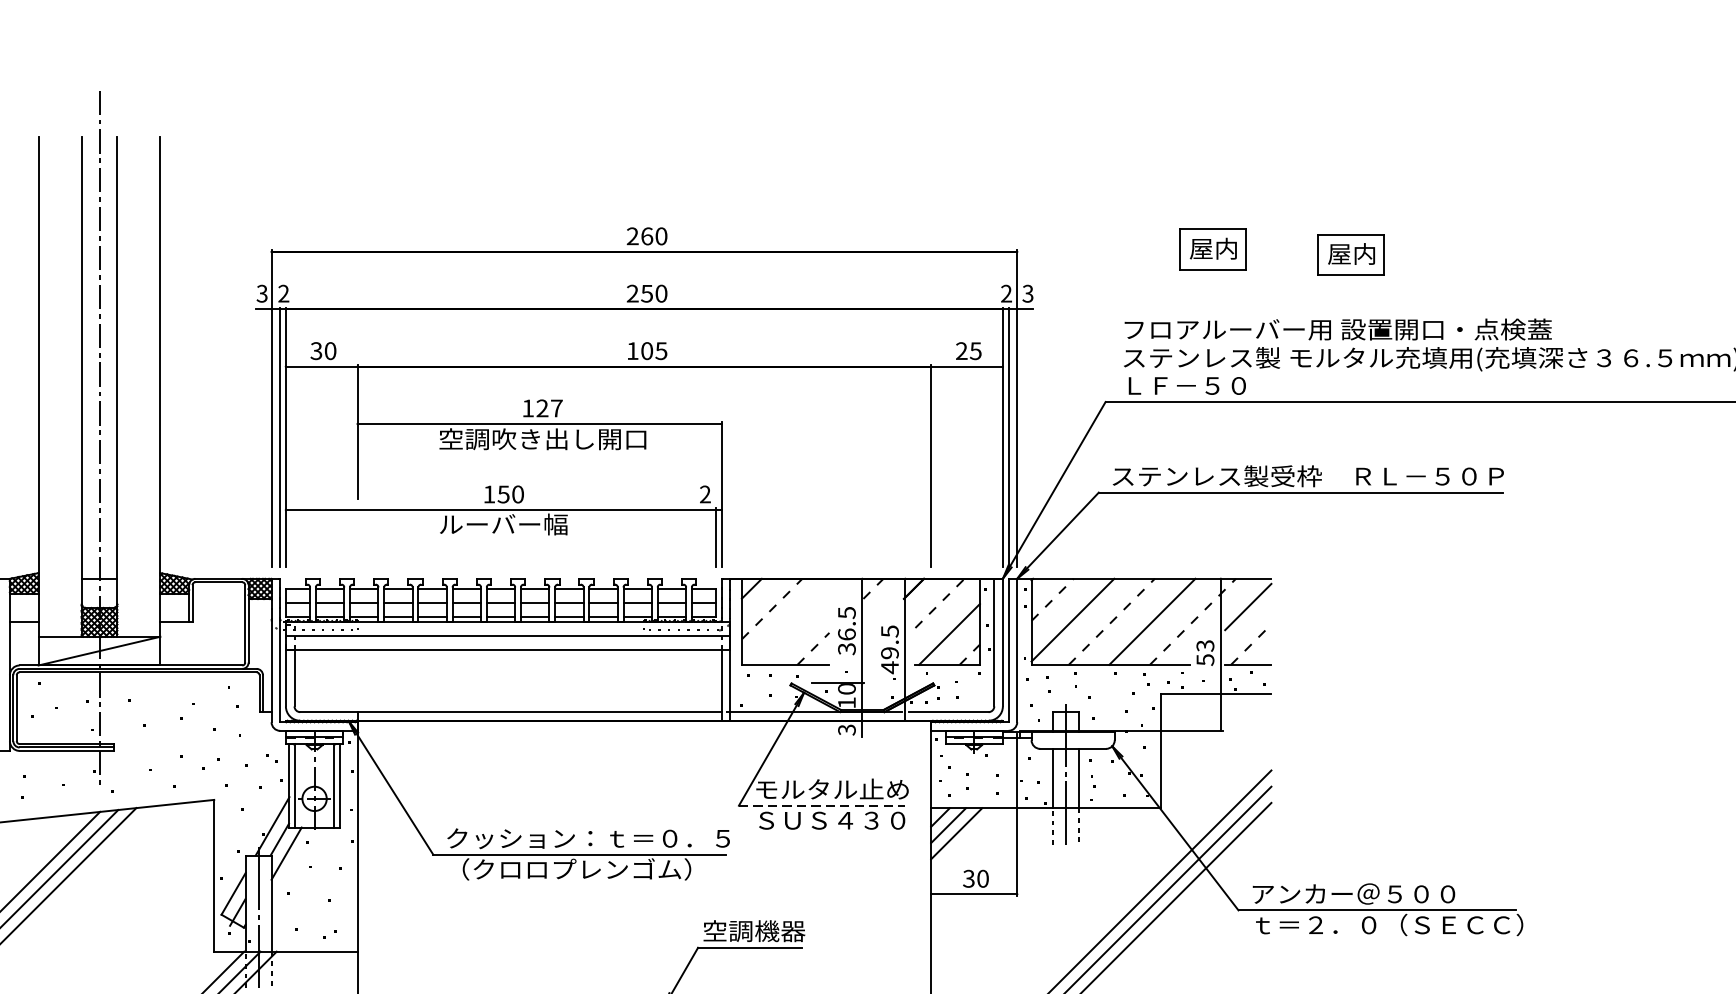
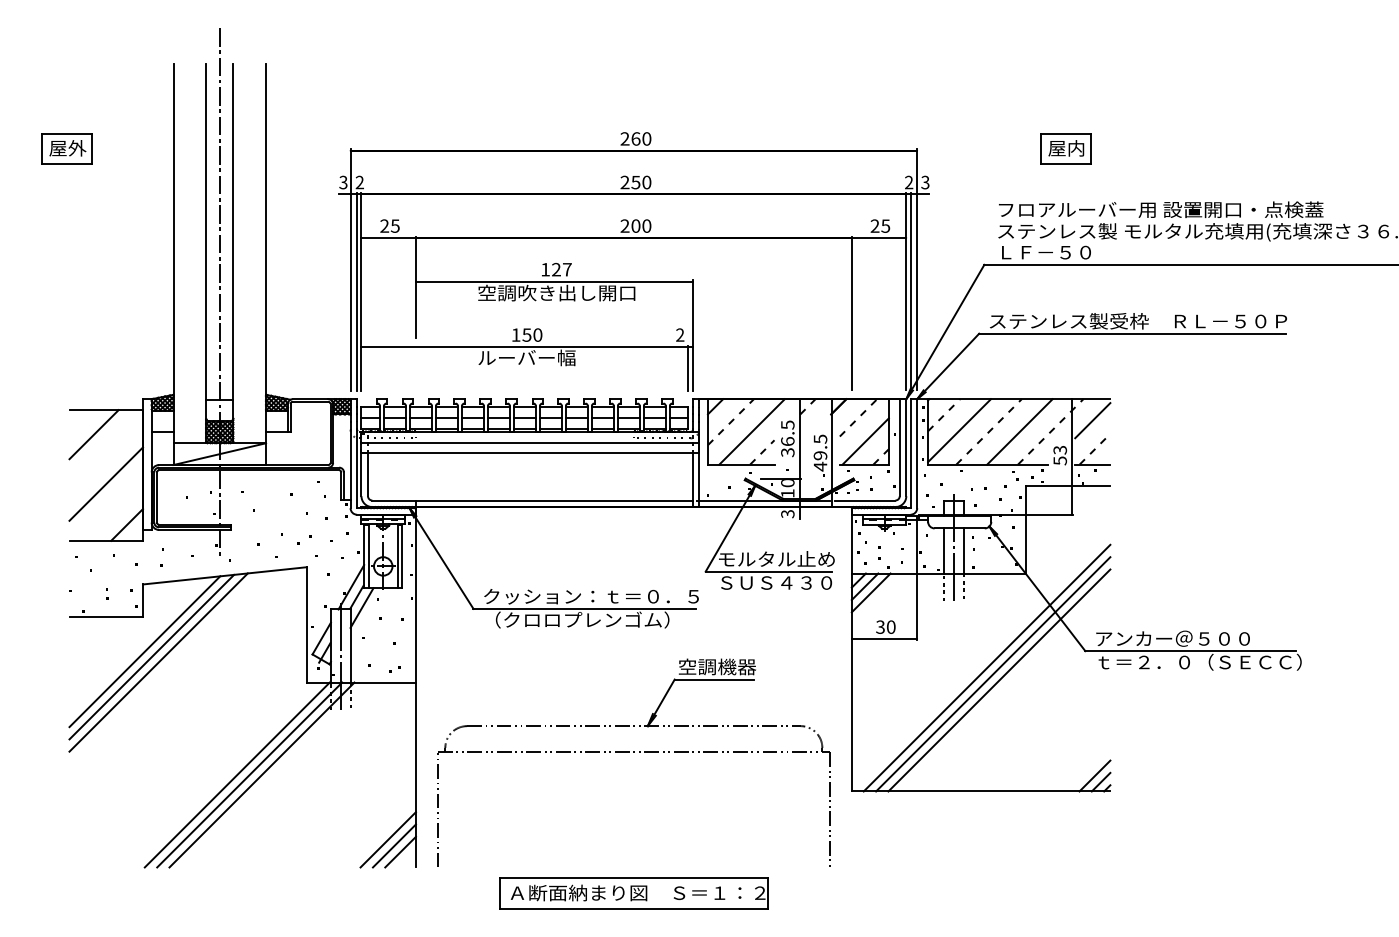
part: (1350, 254) -> (1170, 152), removed
text: (322, 350) -> (389, 225), 30 -> 25
text: (646, 350) -> (635, 225), 105 -> 200
line: (799, 621) -> (751, 431), added
line: (822, 805) -> (769, 571), dashed -> solid

